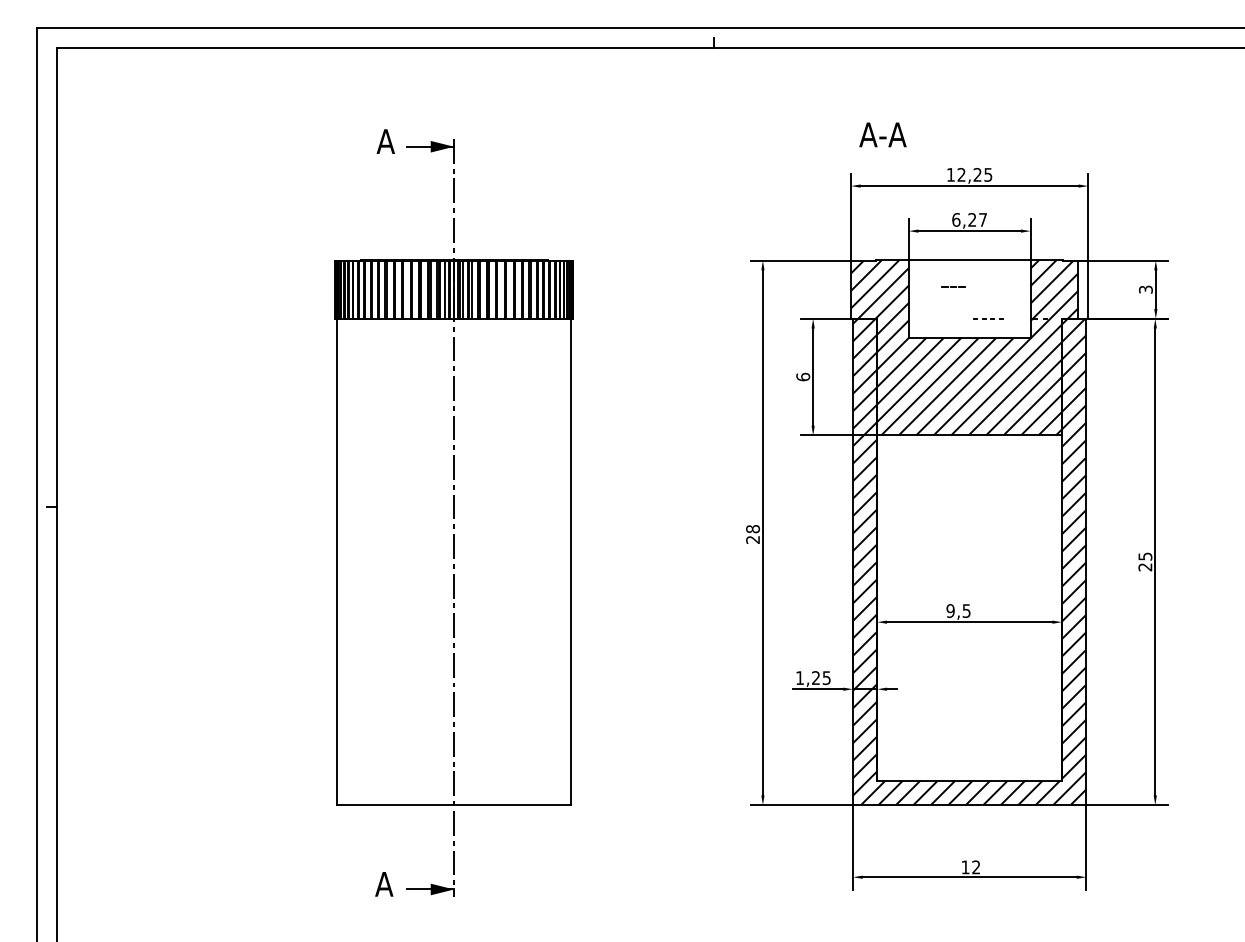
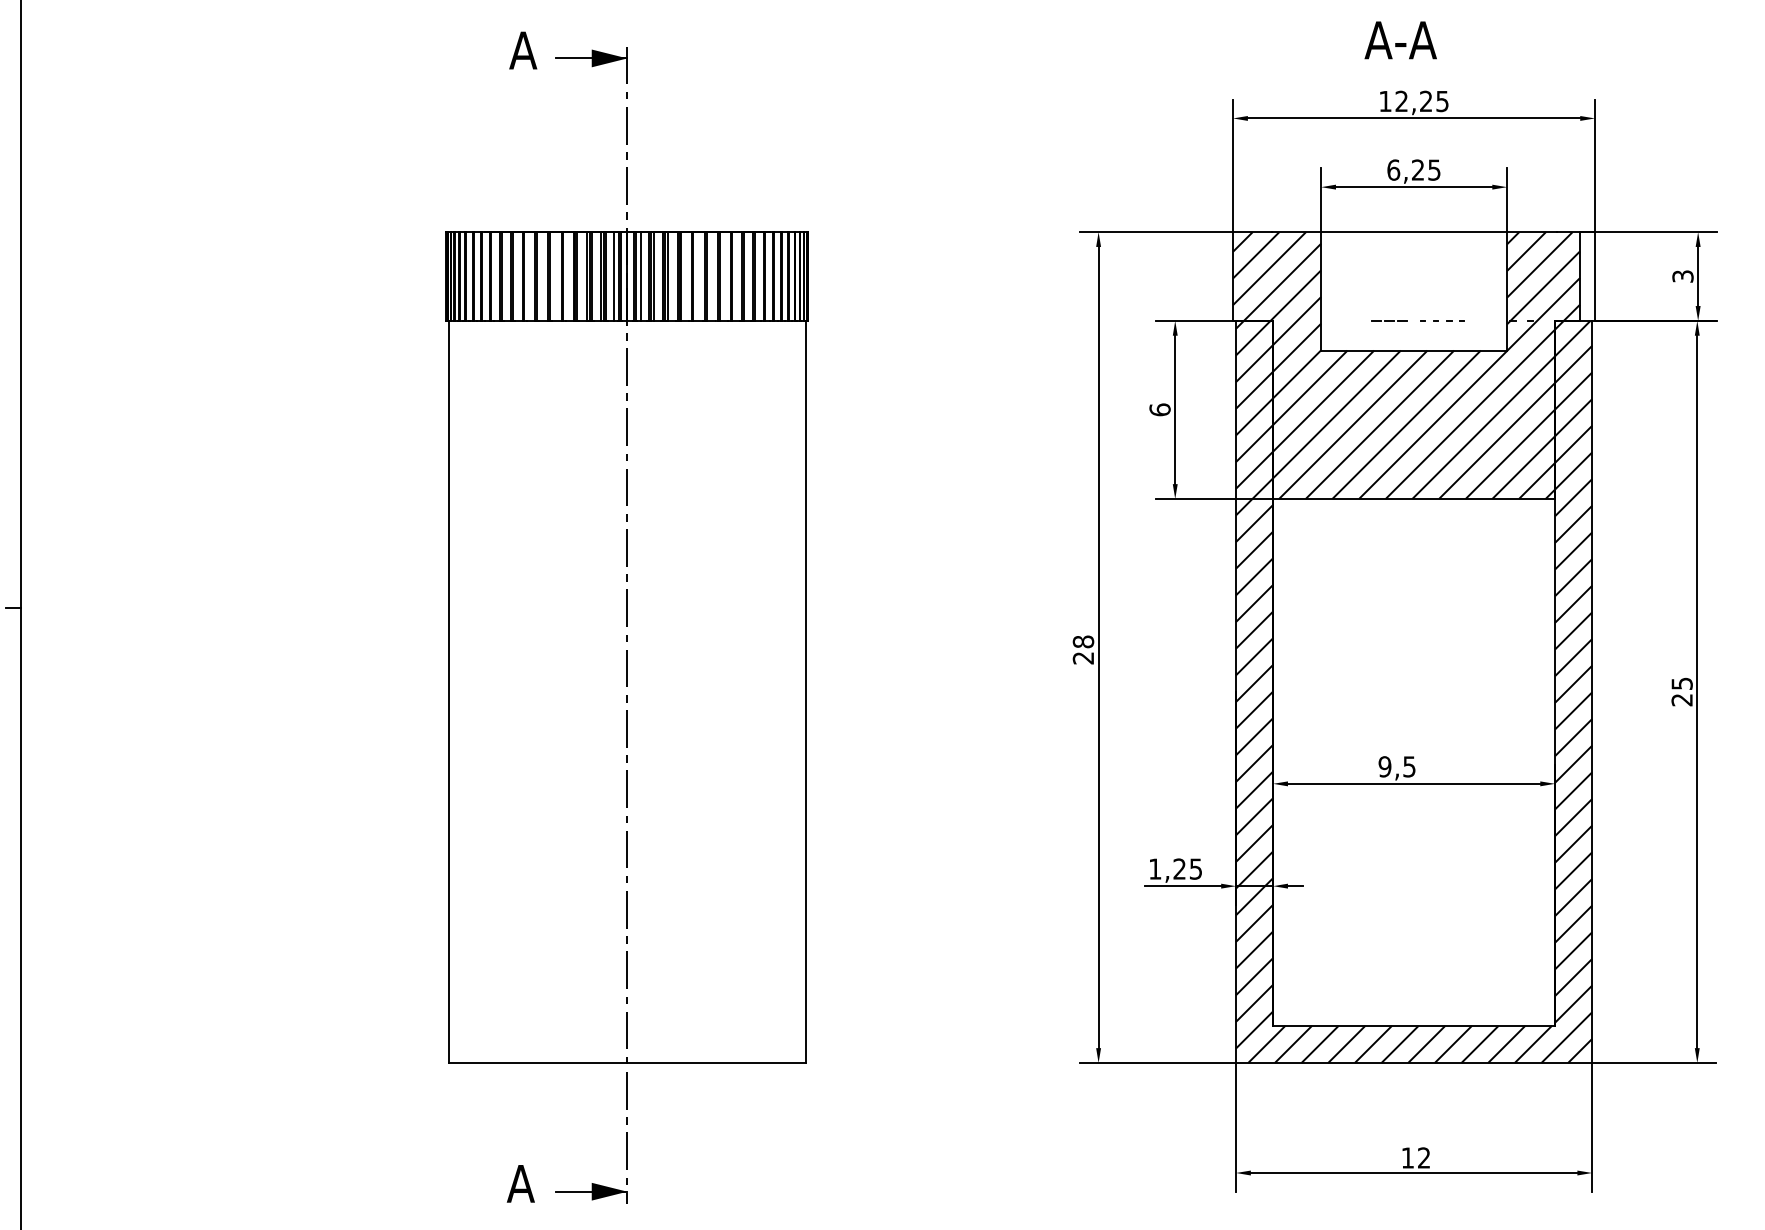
text: (882, 134) -> (1400, 39), moved
text: (982, 219) -> (1433, 169), 6,27 -> 6,25
line: (953, 286) -> (1389, 320), moved

